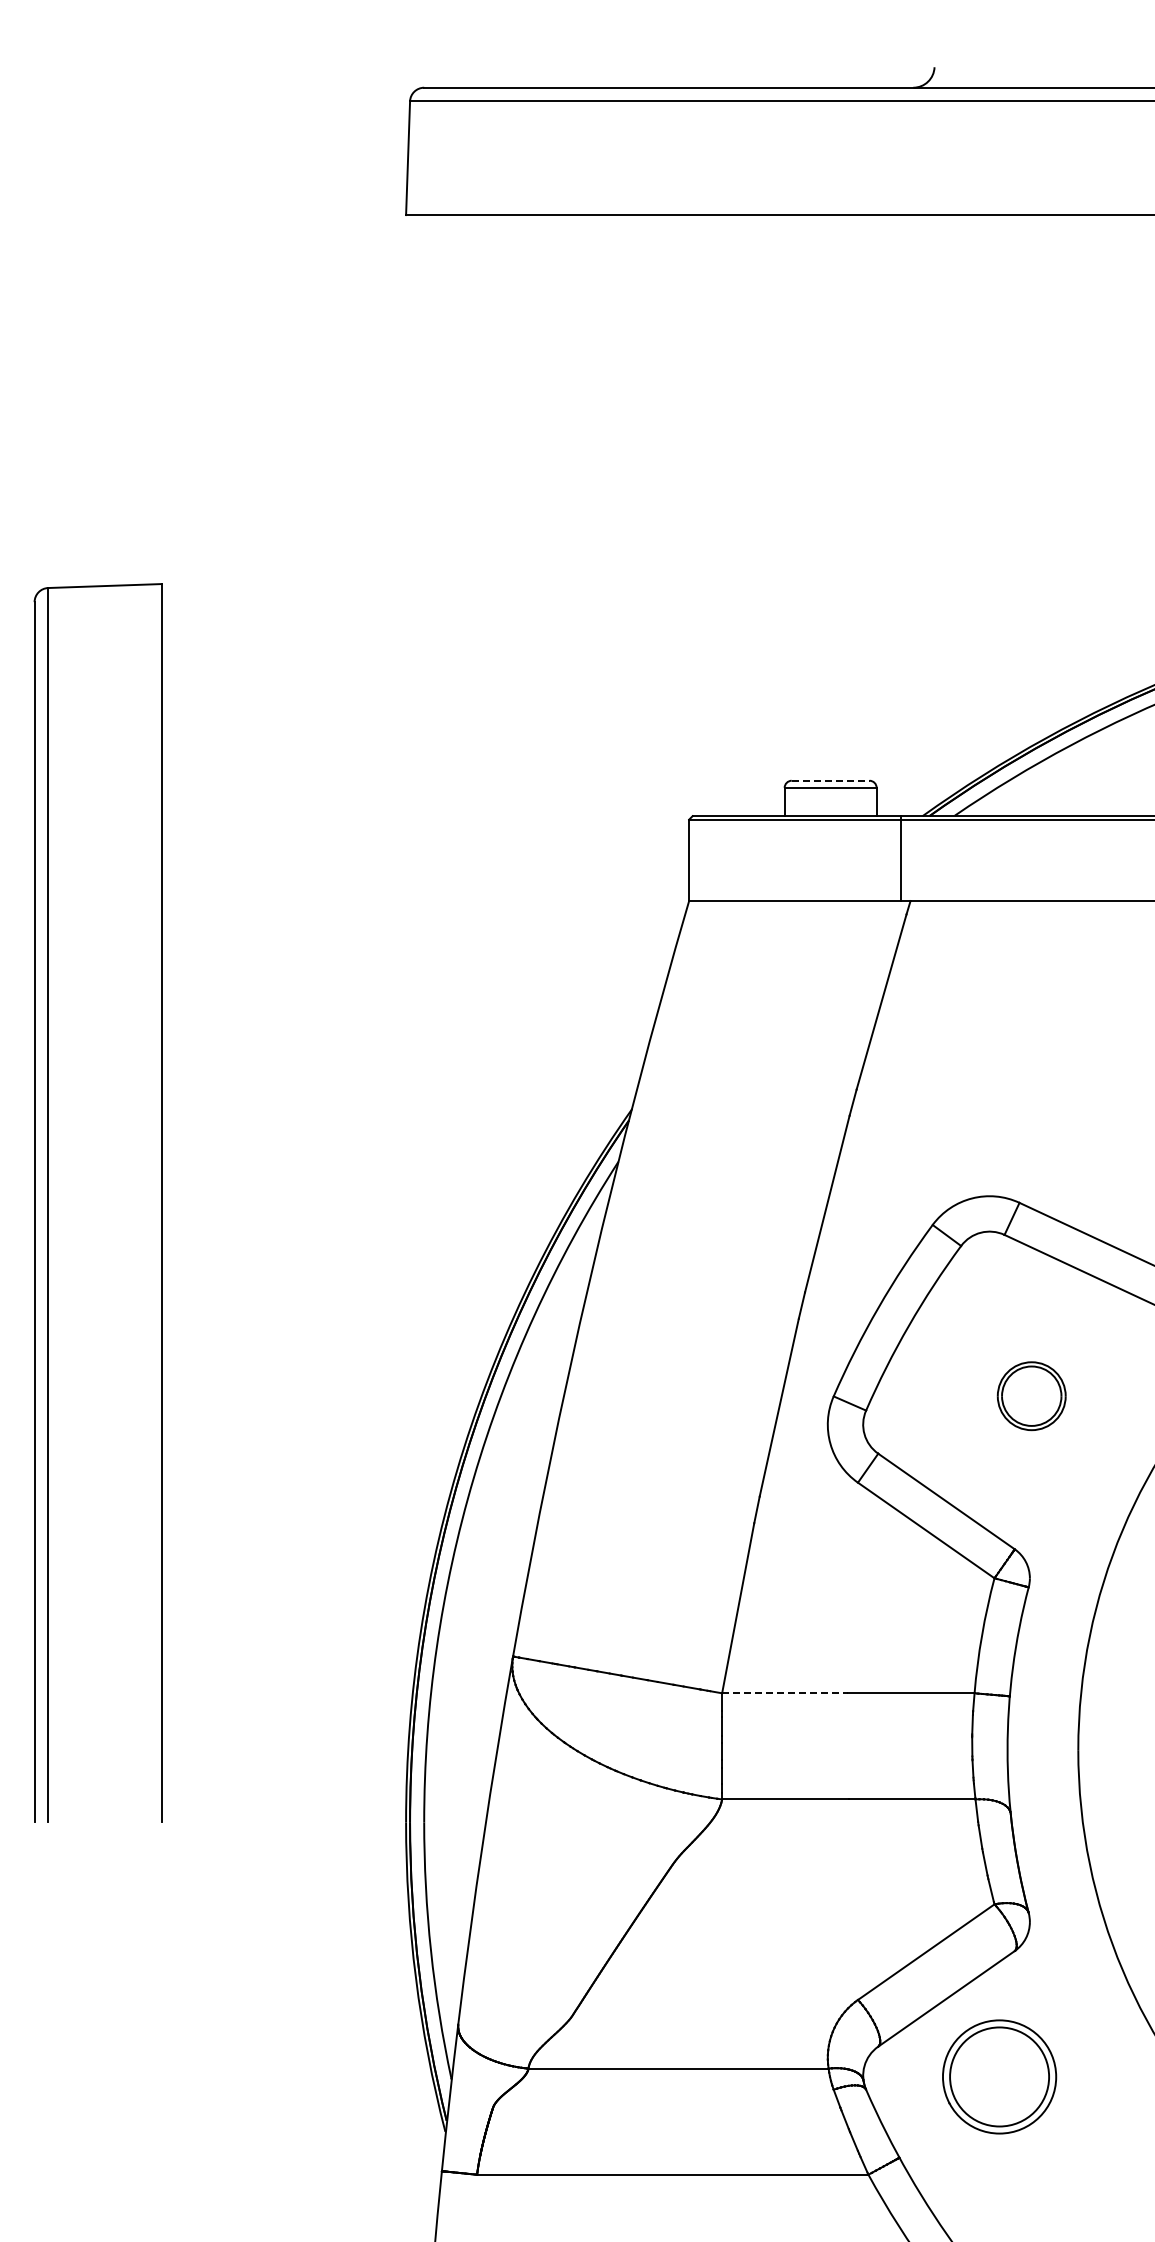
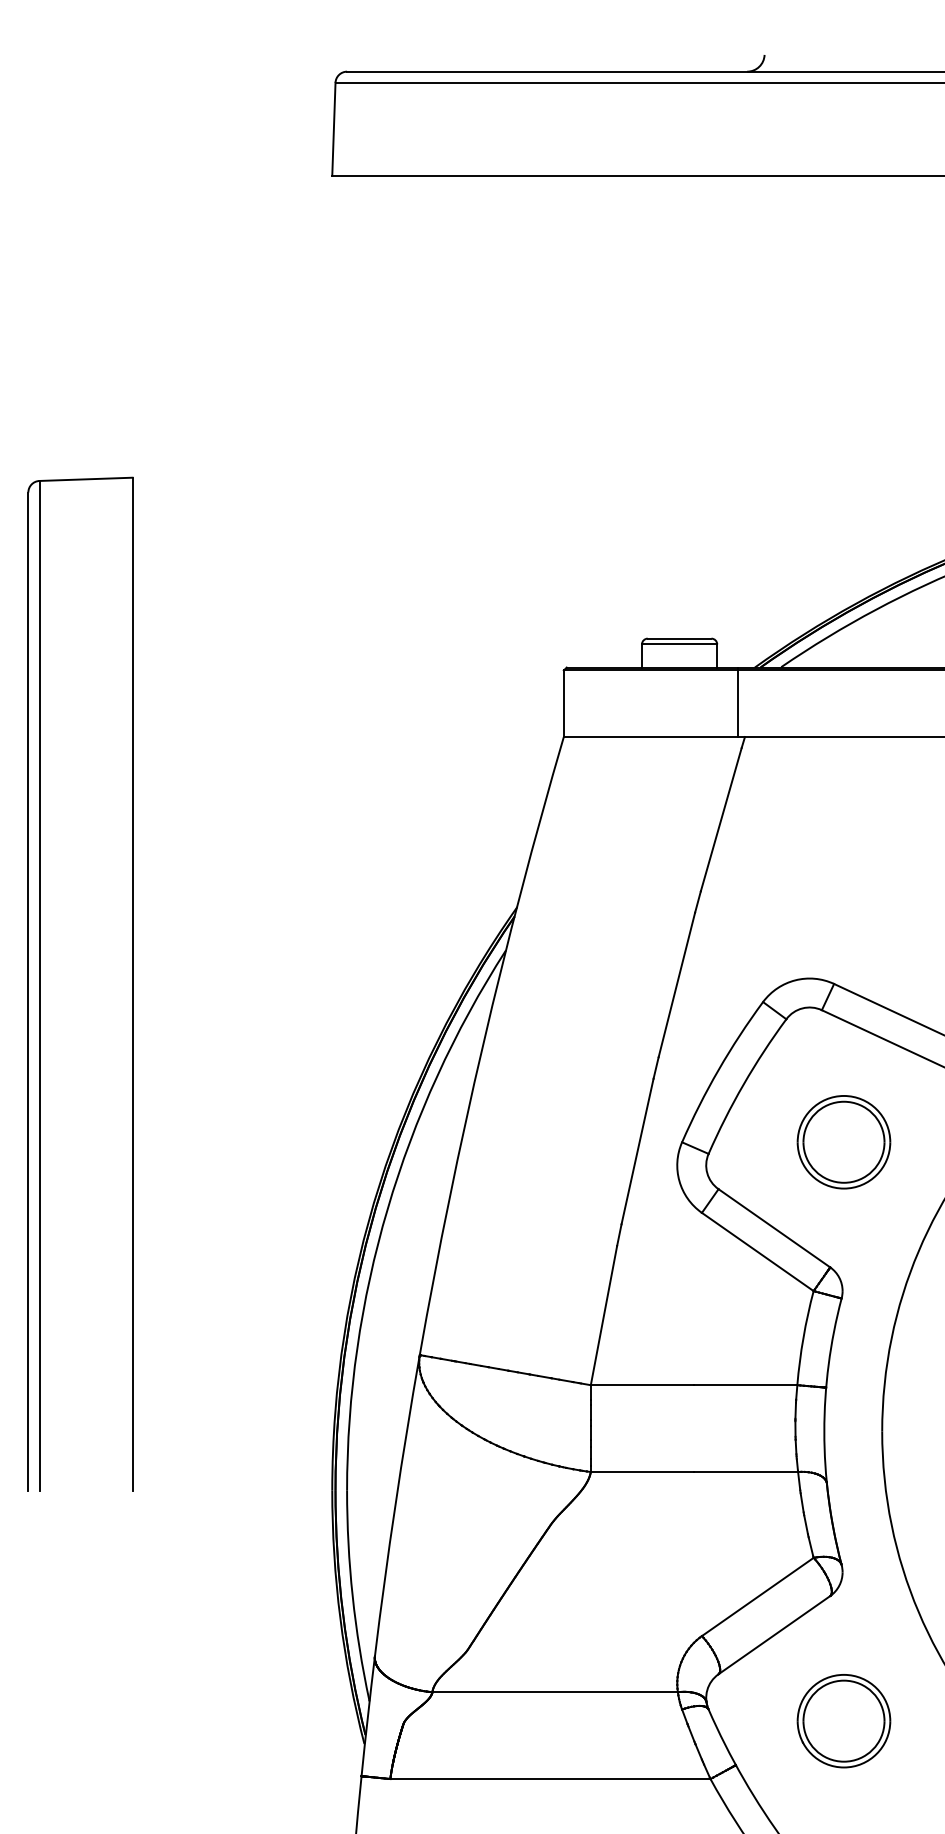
line: (830, 780) -> (679, 638), dashed -> solid
part: (1031, 1395) -> (843, 1141), size x1.67
line: (785, 1693) -> (642, 1385), dashed -> solid
part: (999, 2076) -> (843, 1720), moved

